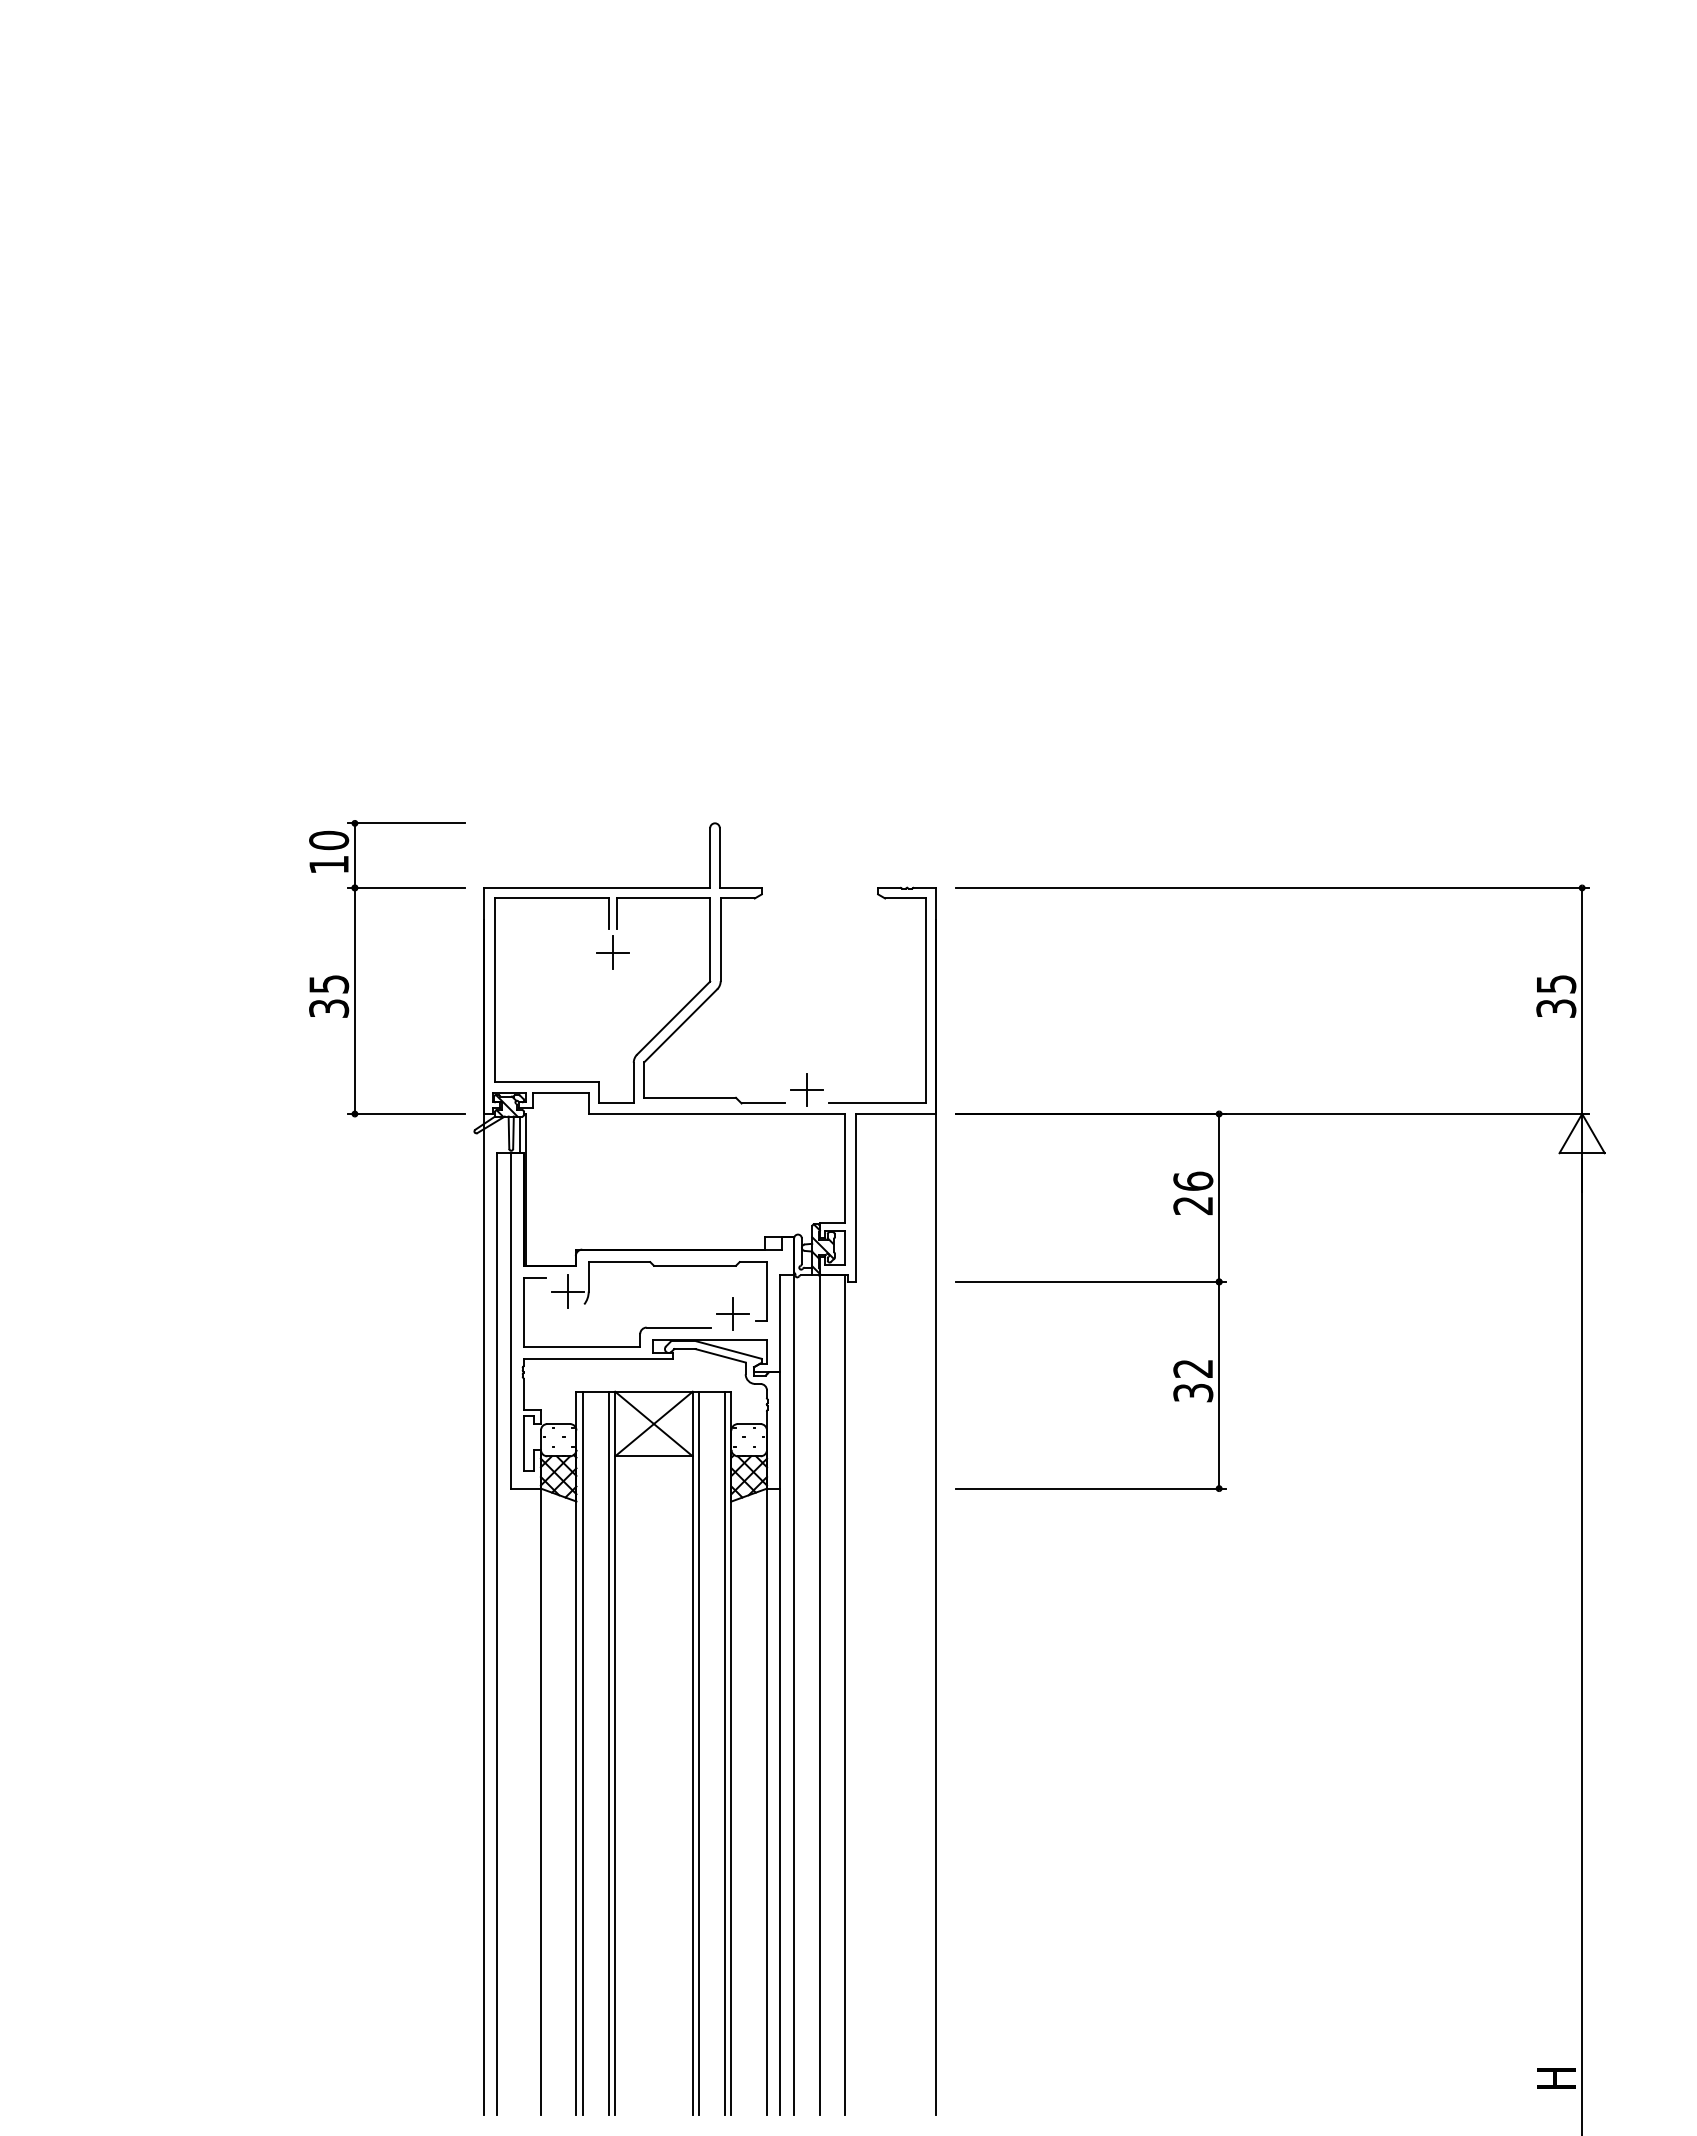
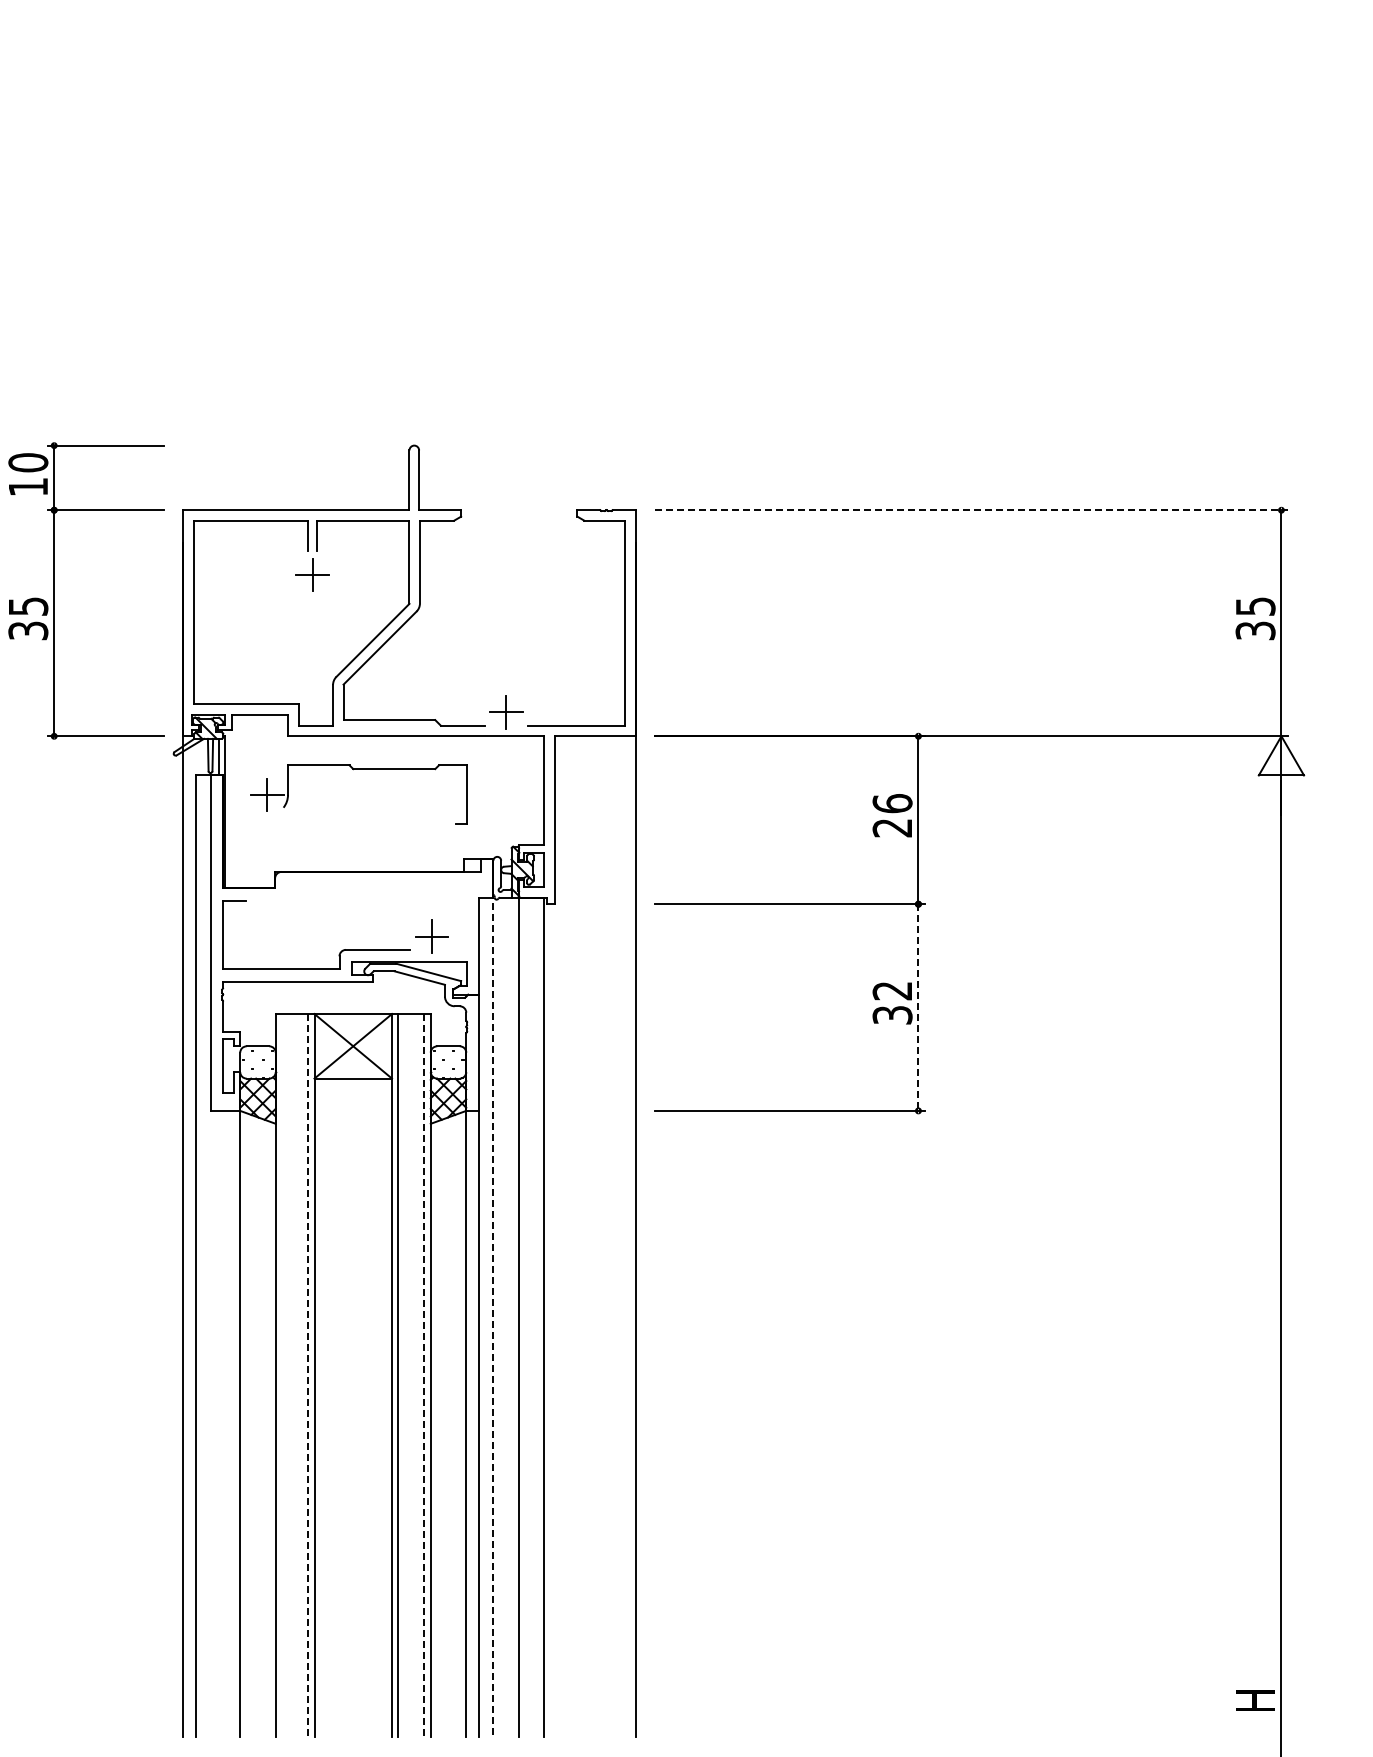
line: (1272, 887) -> (971, 509), solid -> dashed
part: (659, 1266) -> (358, 769), moved
line: (1219, 1385) -> (918, 1007), solid -> dashed
line: (794, 1676) -> (493, 1298), solid -> dashed
line: (582, 1753) -> (281, 1375), removed
line: (608, 1753) -> (307, 1375), solid -> dashed
line: (725, 1753) -> (424, 1375), solid -> dashed

